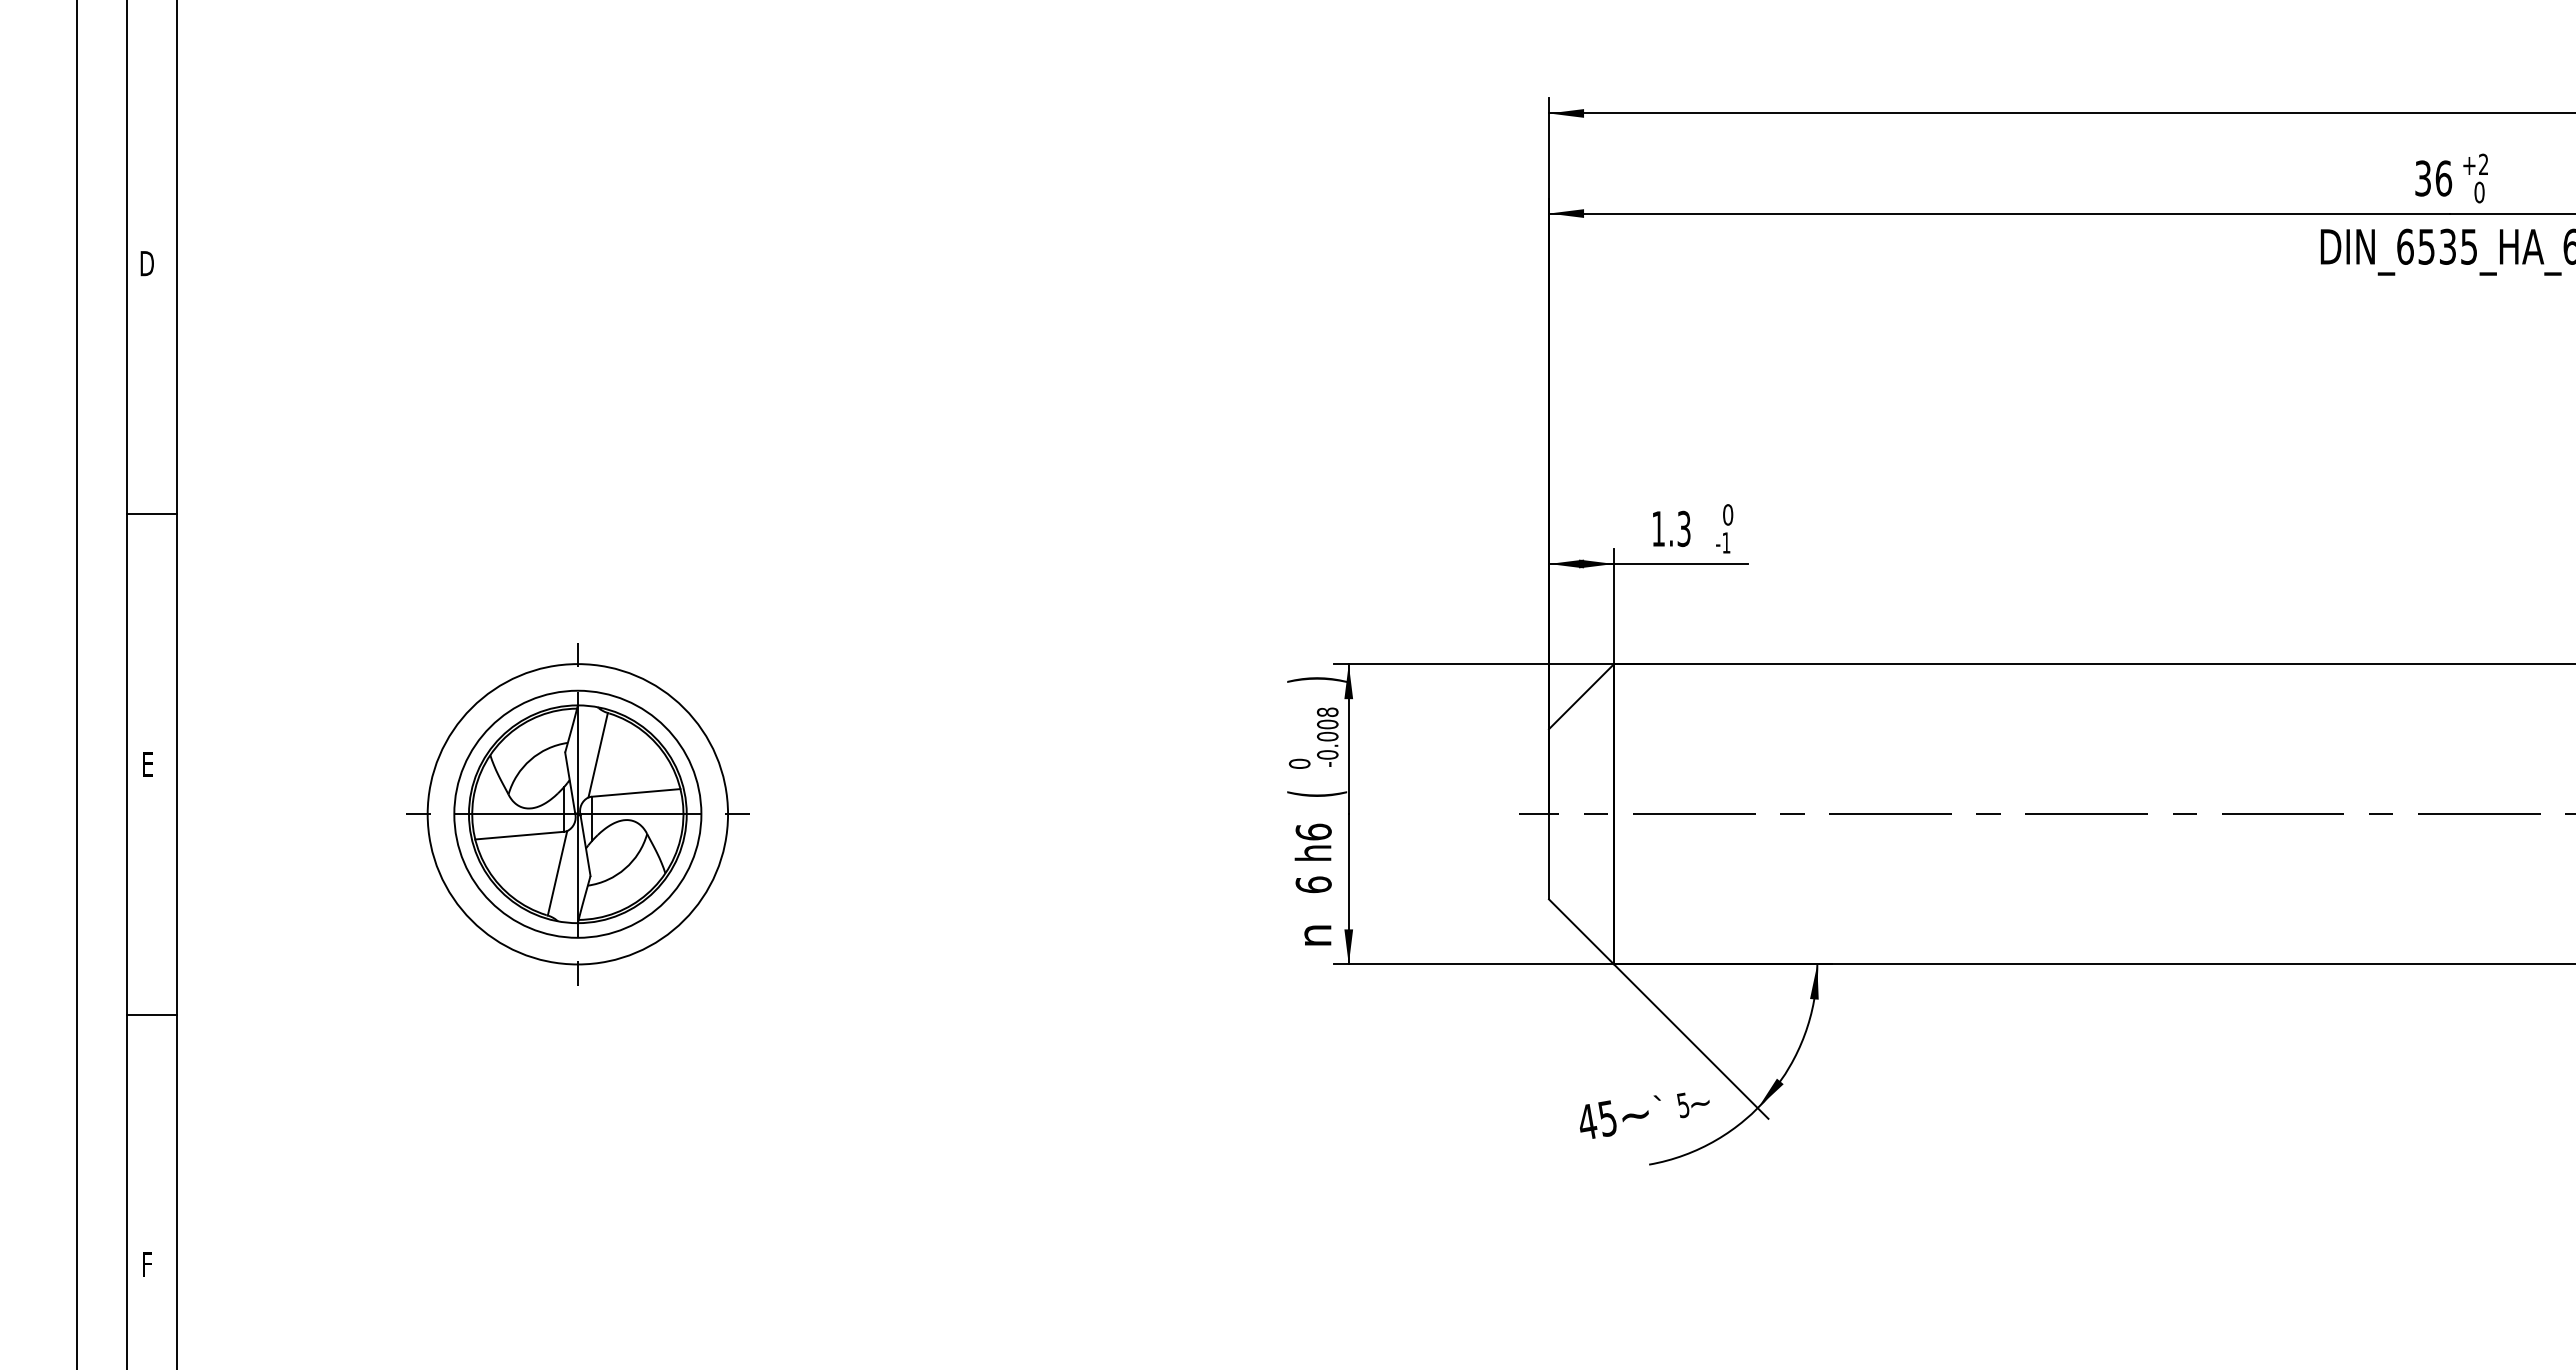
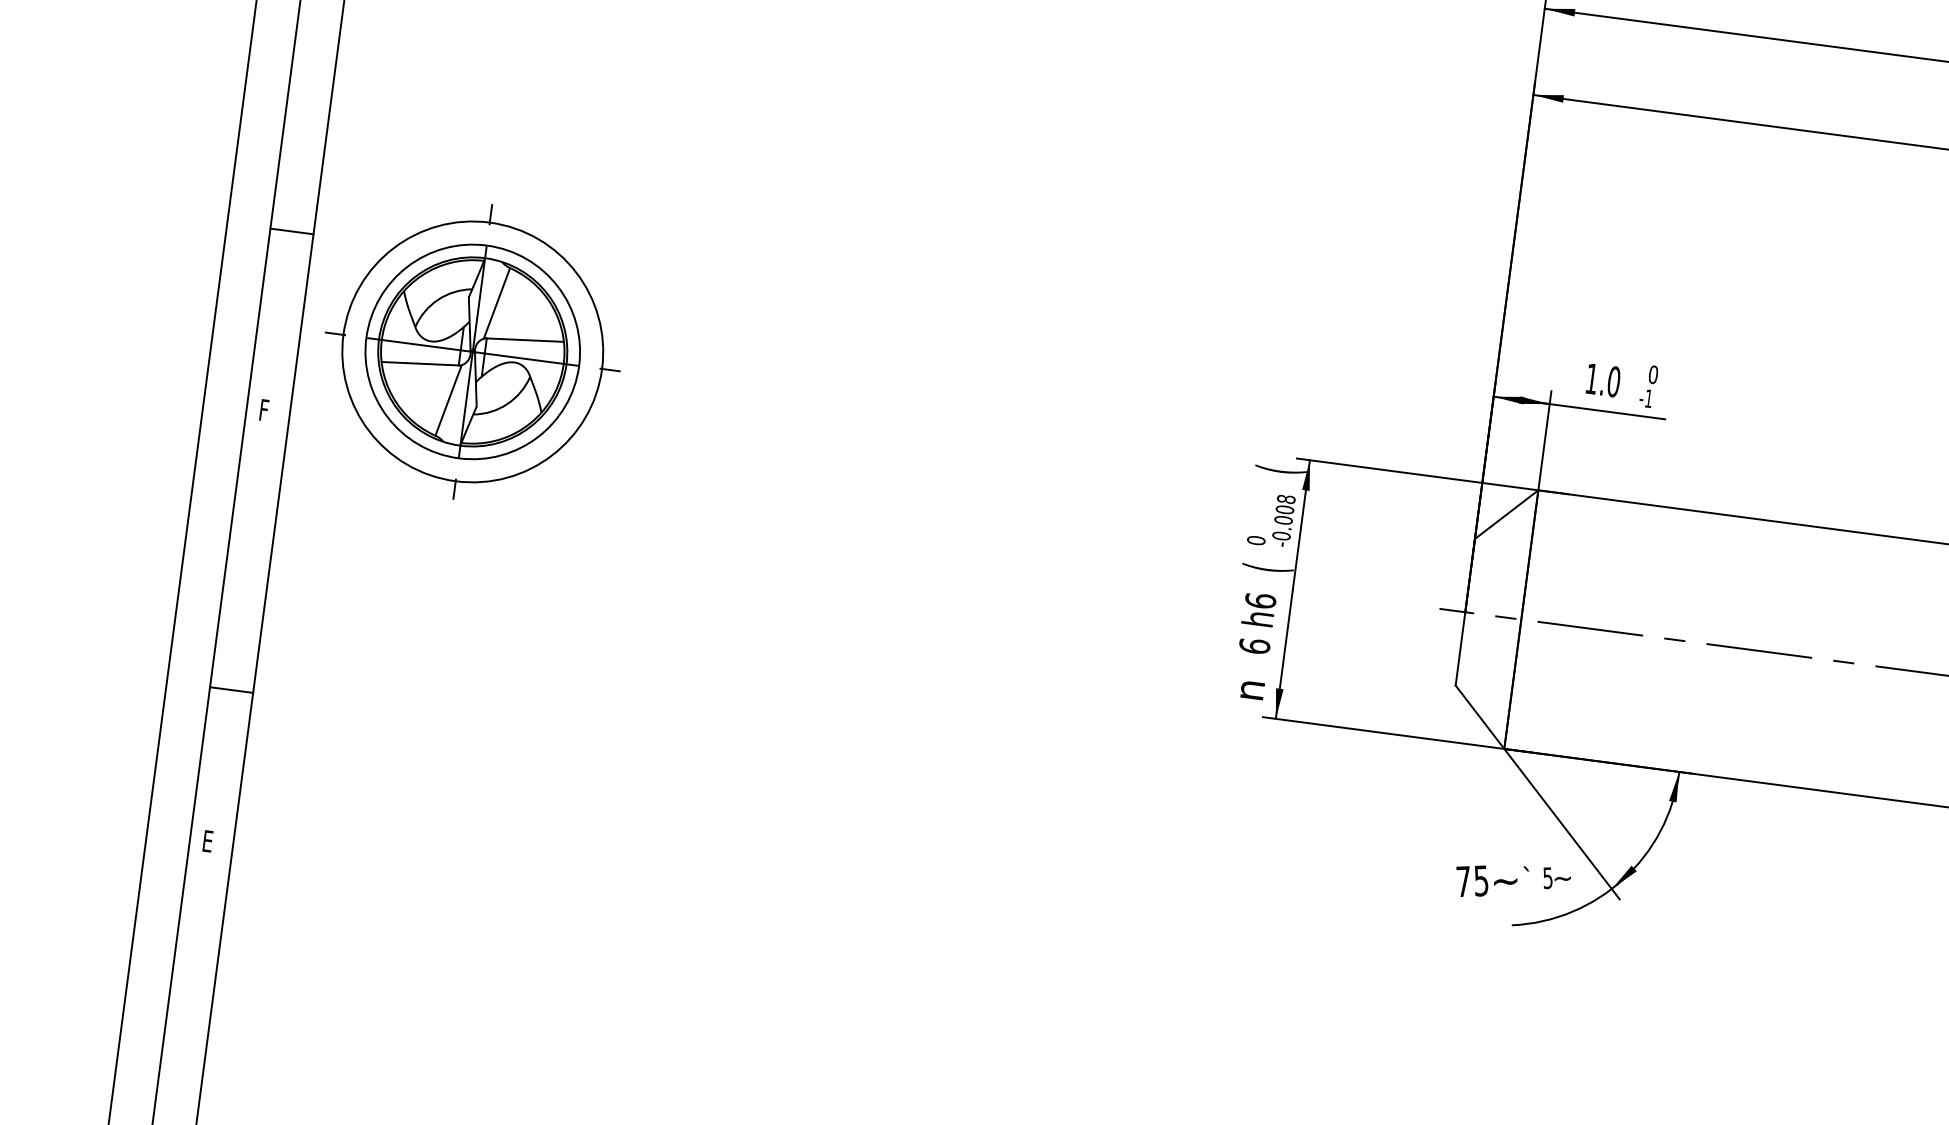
line: (152, 513) -> (292, 231), moved
text: (1683, 528) -> (1613, 381), 1.3 -> 1.0
text: (1316, 679) -> (1280, 469), ) -> (
text: (148, 764) -> (265, 410), E -> F
part: (577, 814) -> (472, 352), moved
line: (152, 1014) -> (231, 690), moved
text: (1587, 1121) -> (1463, 881), 45 -> 75
text: (148, 1264) -> (208, 841), F -> E

